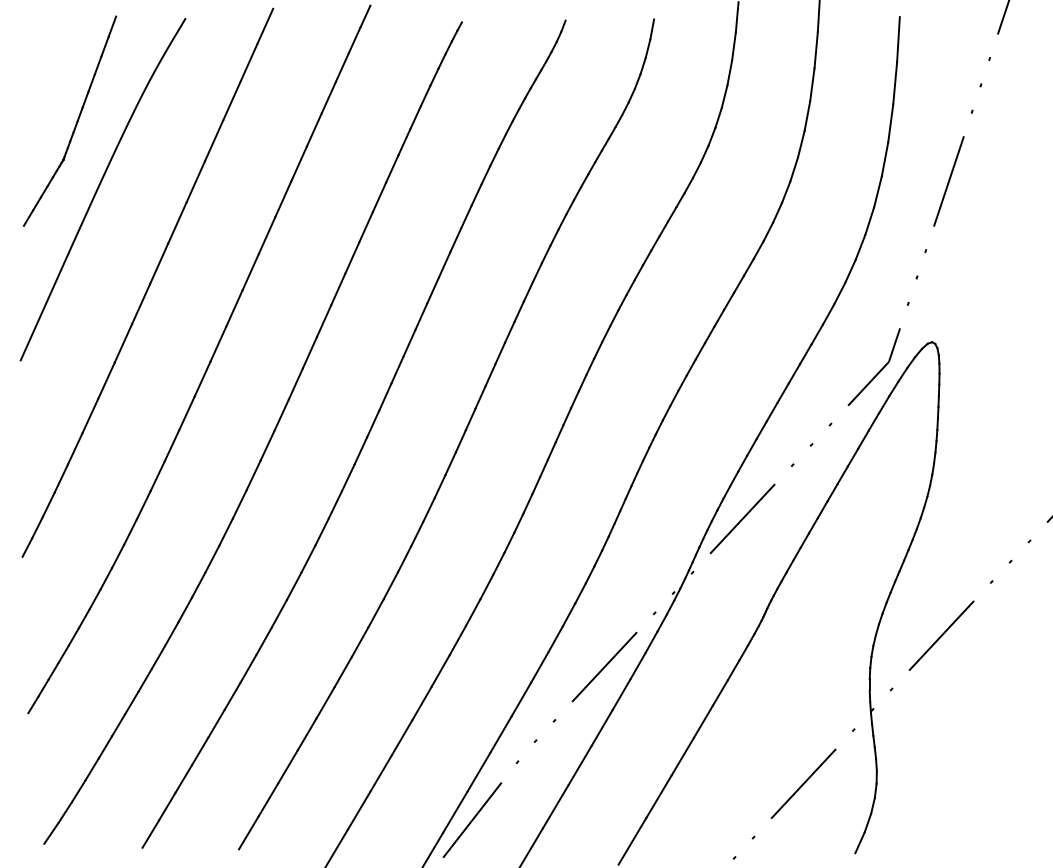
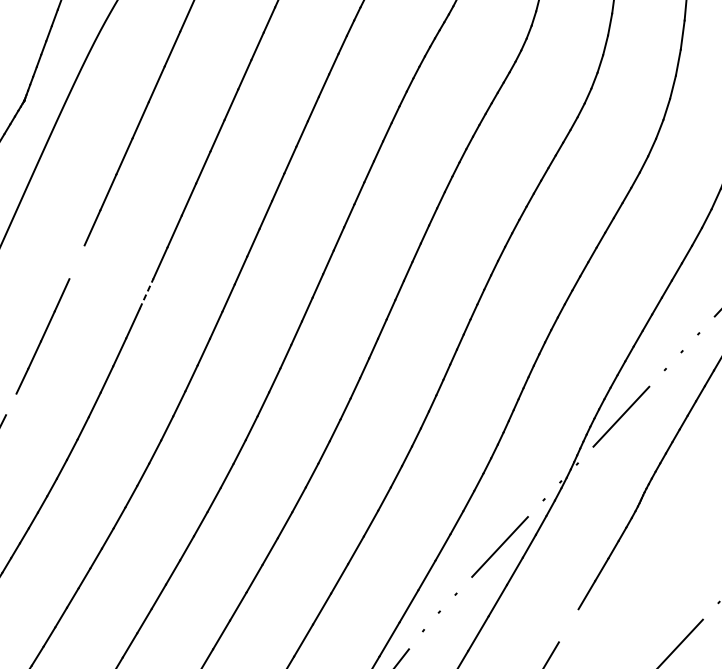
line: (123, 343) -> (77, 262), removed
line: (202, 379) -> (146, 294), solid -> dashed
line: (48, 504) -> (11, 404), removed
line: (682, 756) -> (568, 625), removed

